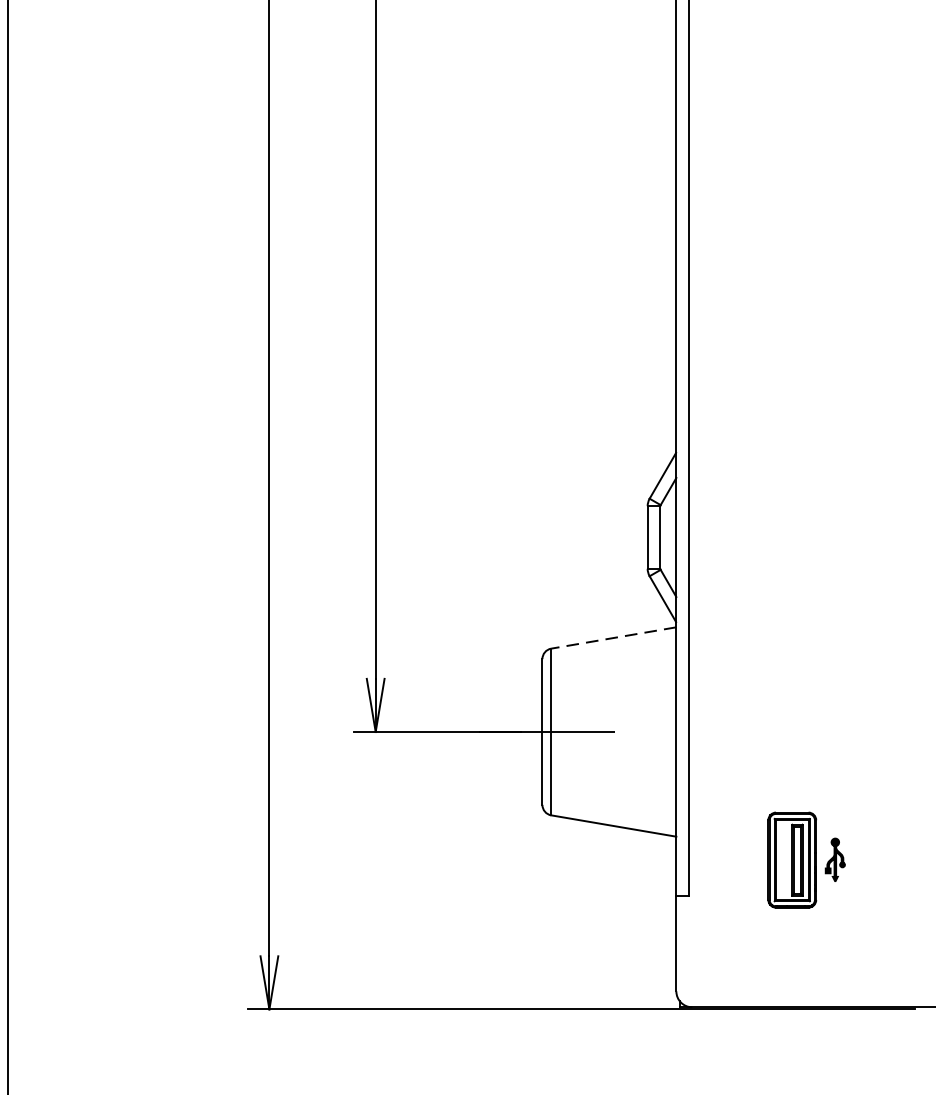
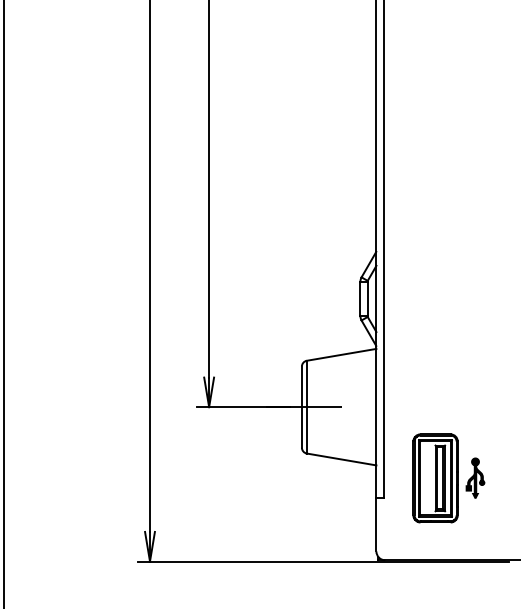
line: (613, 637) -> (341, 354), dashed -> solid
part: (805, 860) -> (448, 478), size x1.67

